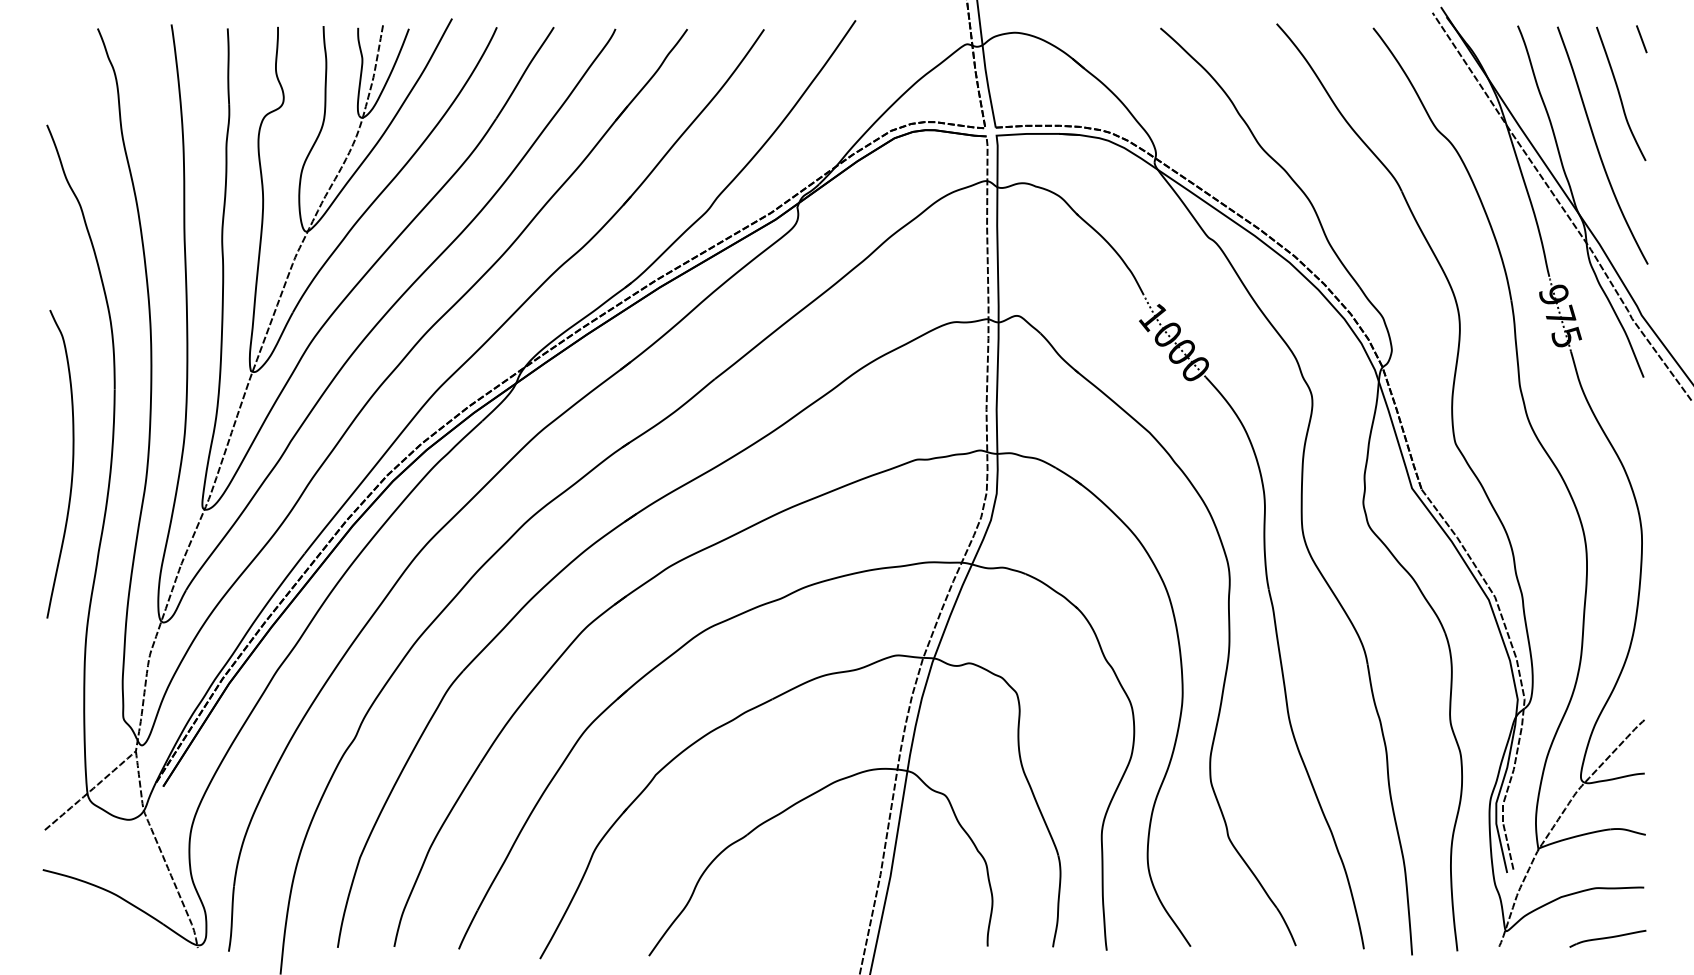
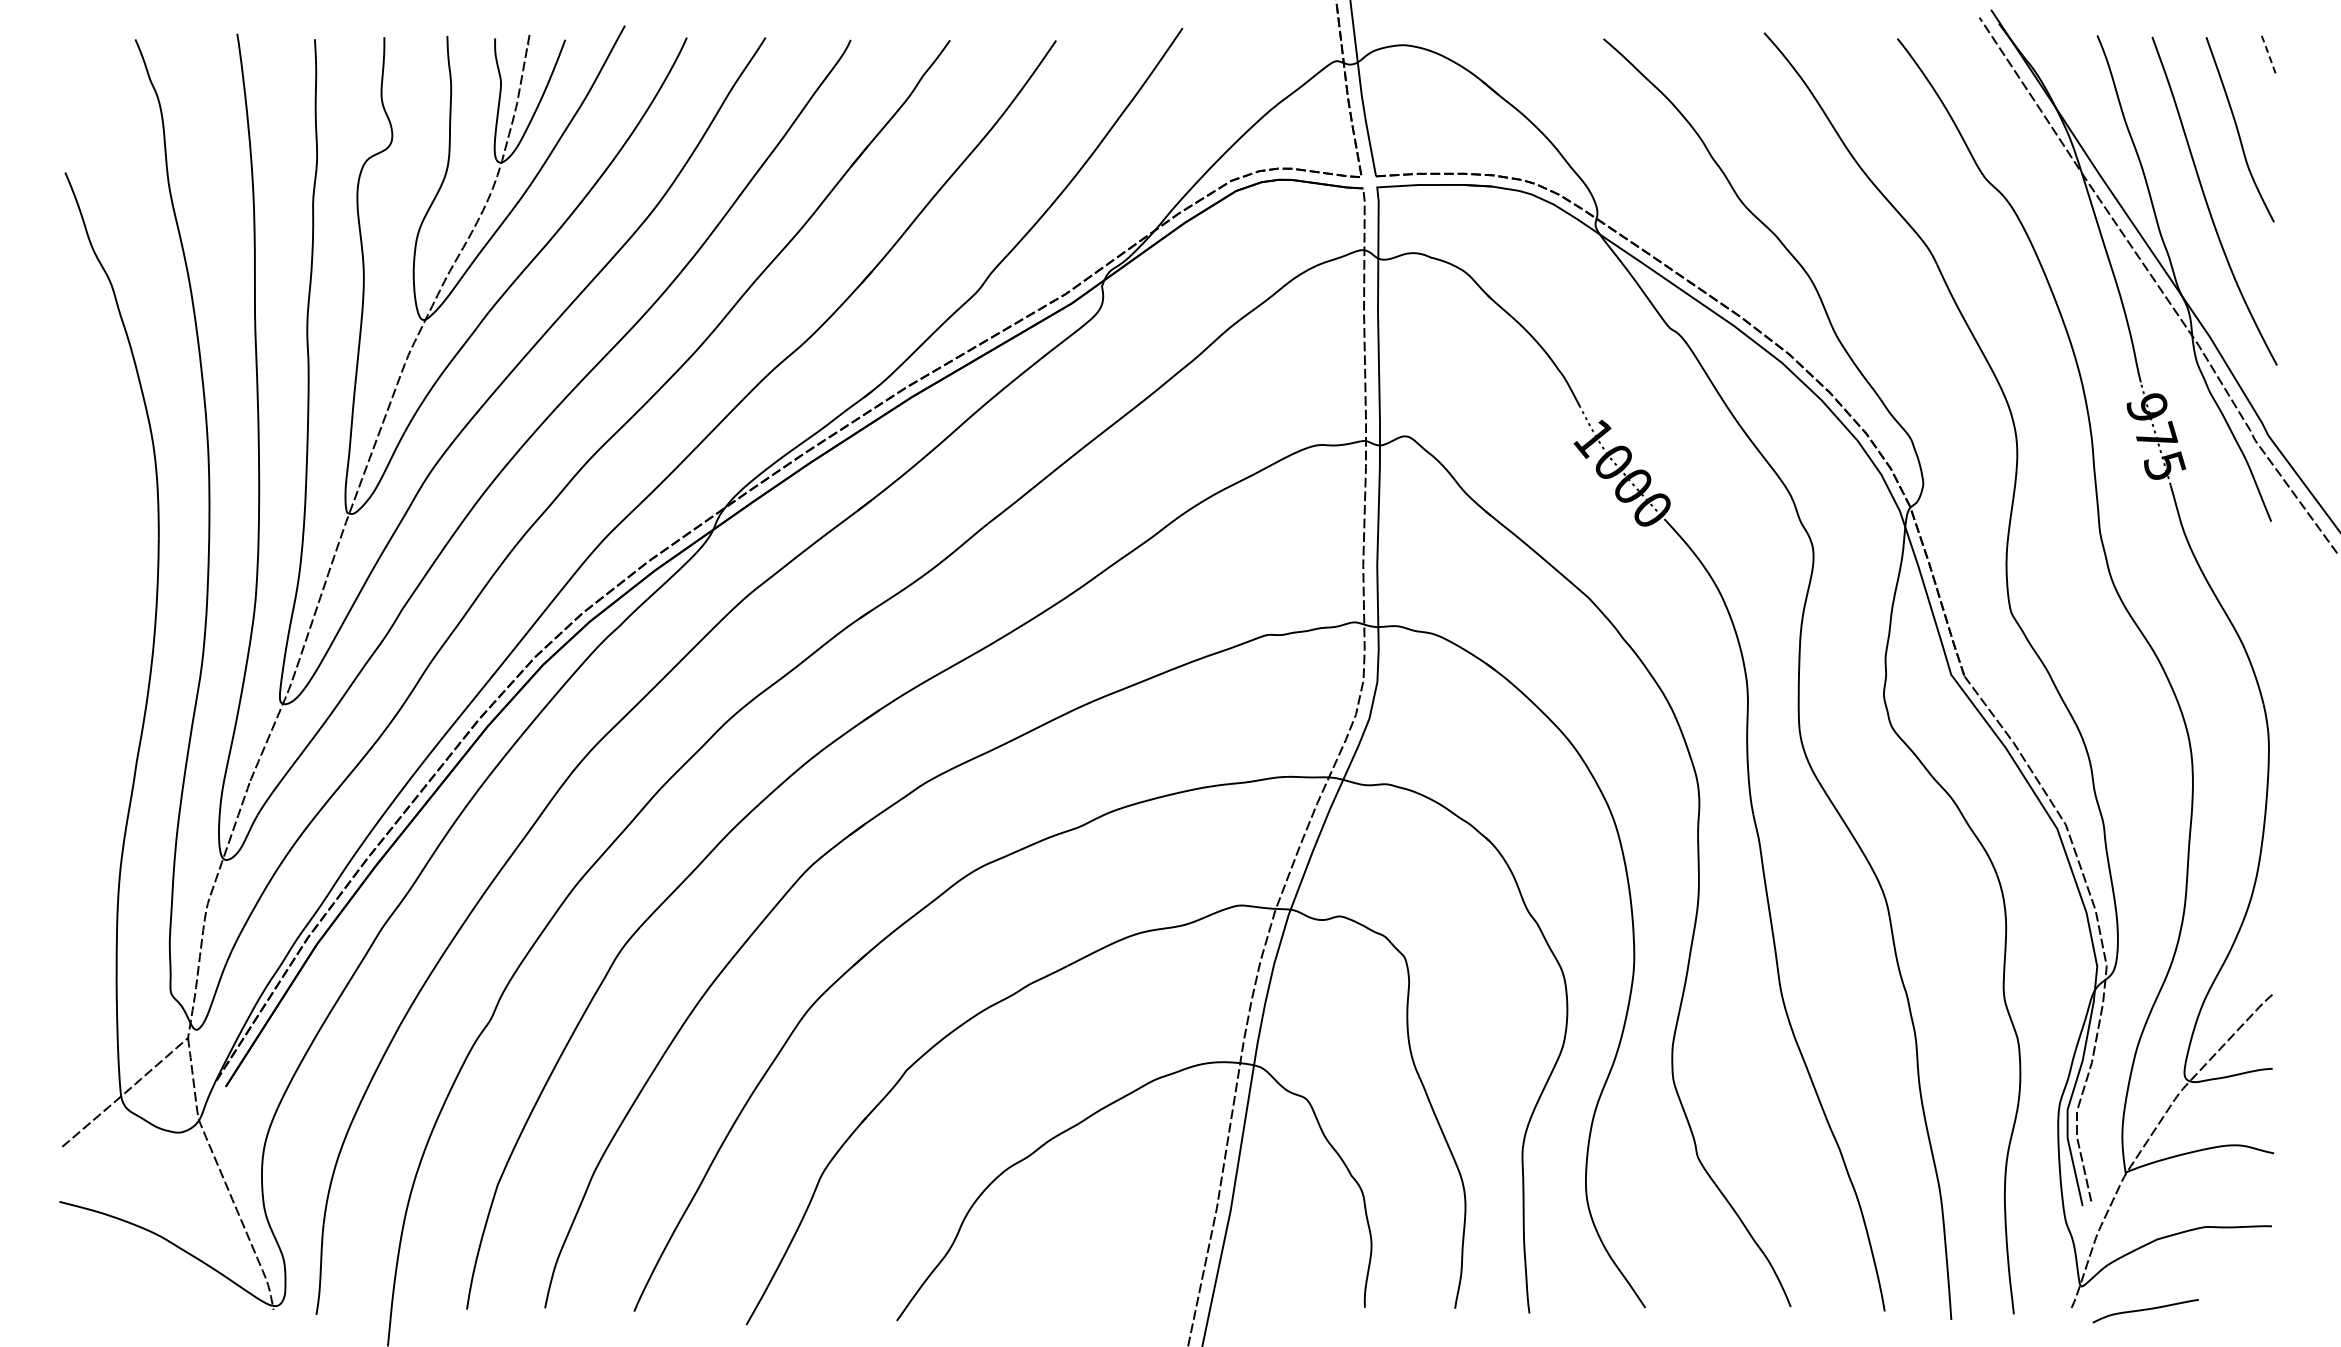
line: (1641, 38) -> (2268, 53), solid -> dashed
curve: (72, 464) -> (100, 641), removed
part: (1607, 939) -> (2145, 1311), moved

